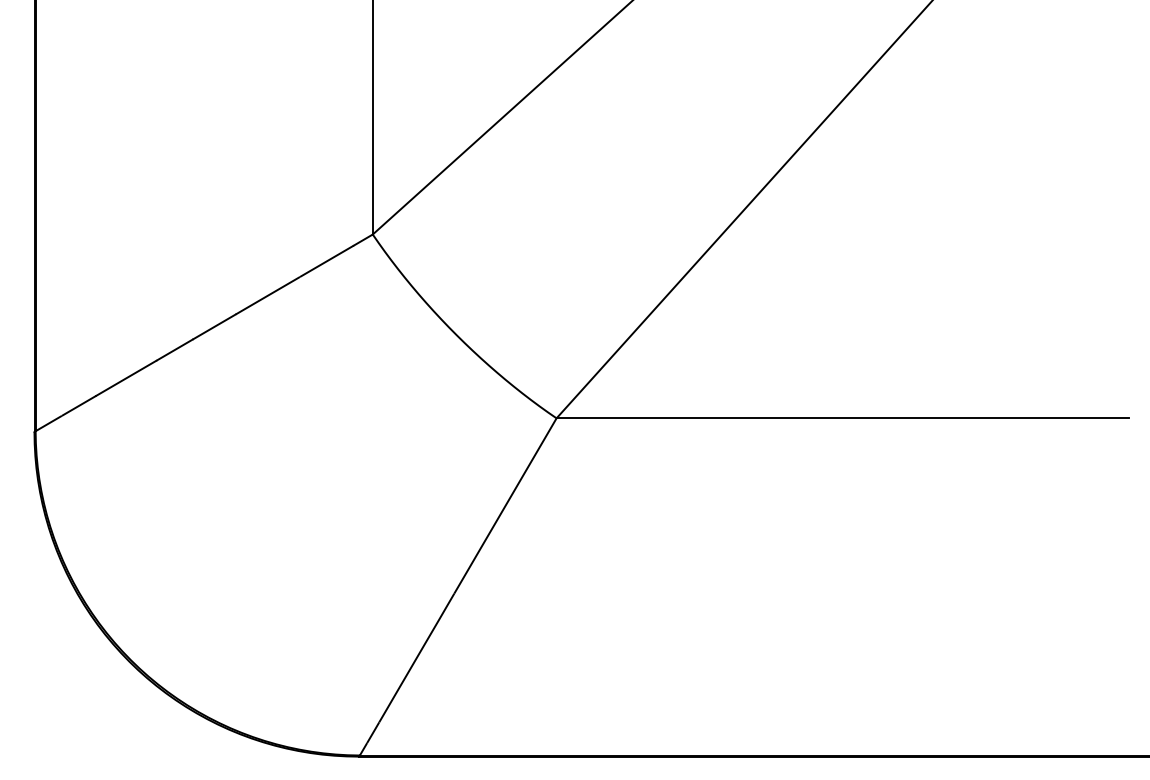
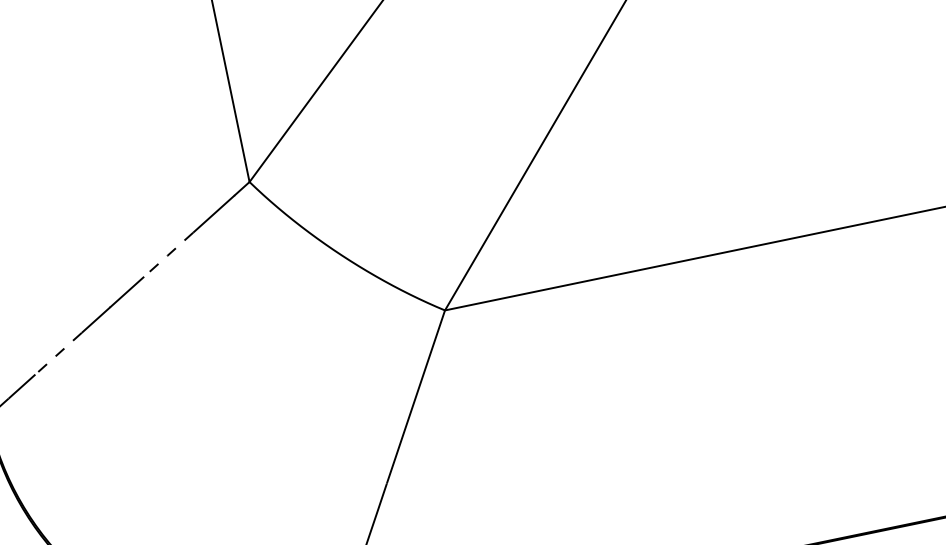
line: (267, 295) -> (167, 254), solid -> dashed
line: (126, 378) -> (58, 353), solid -> dashed

